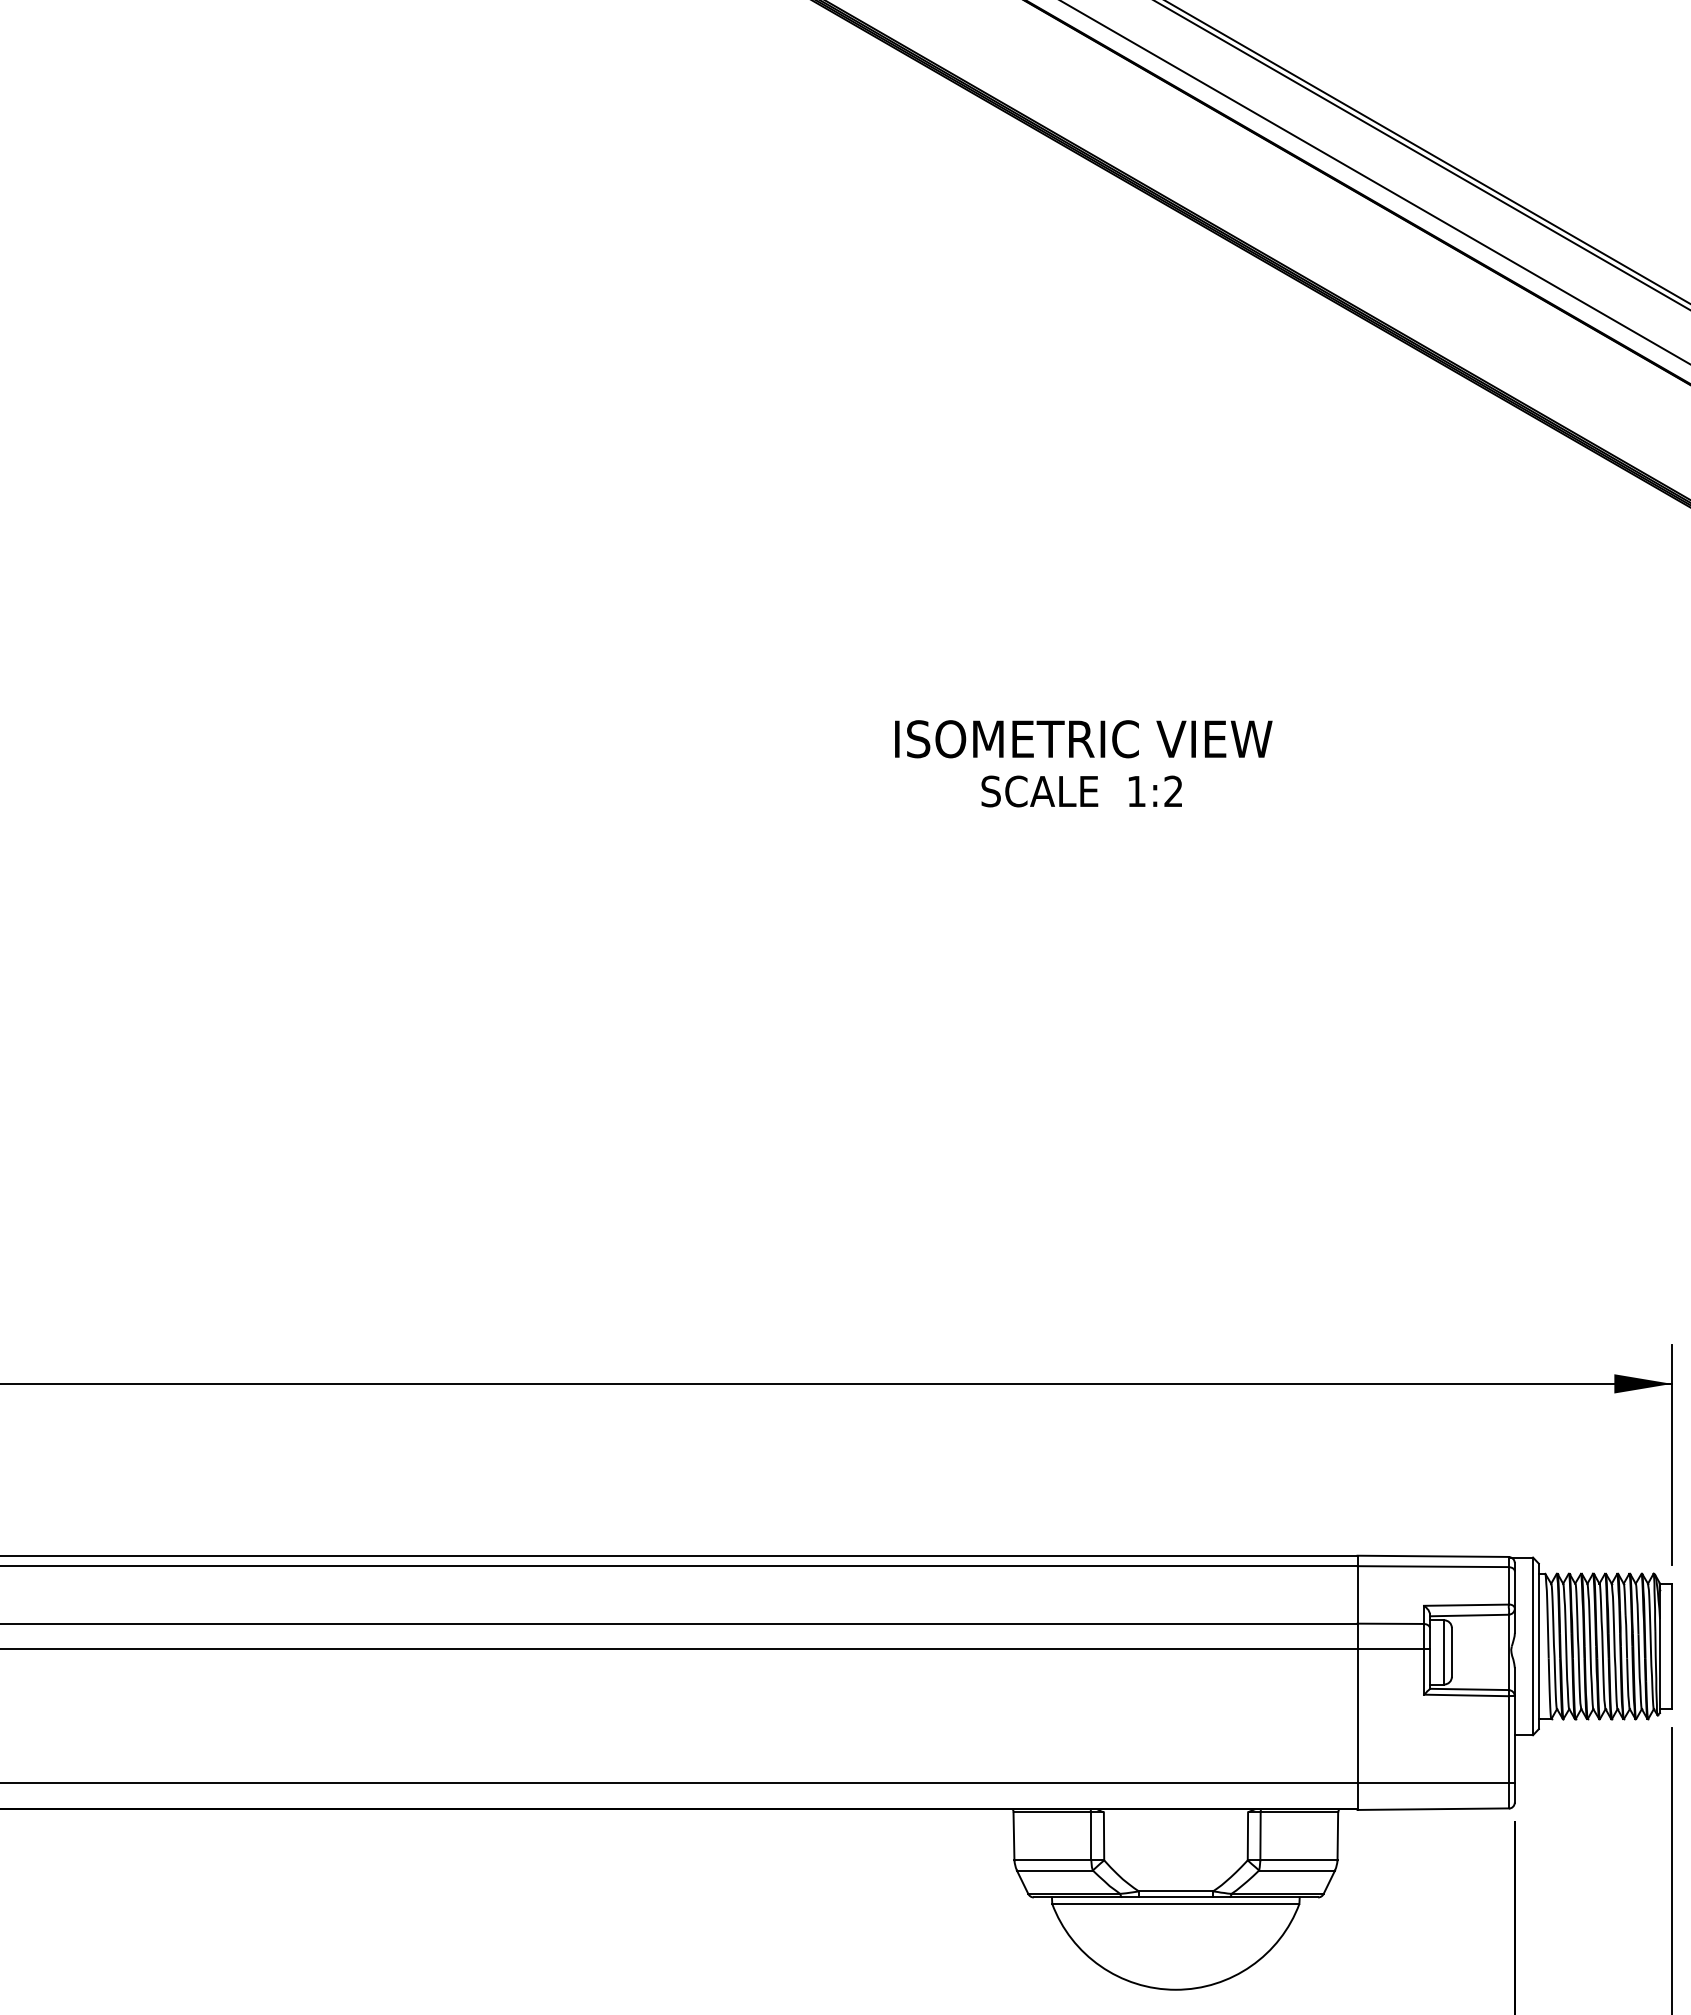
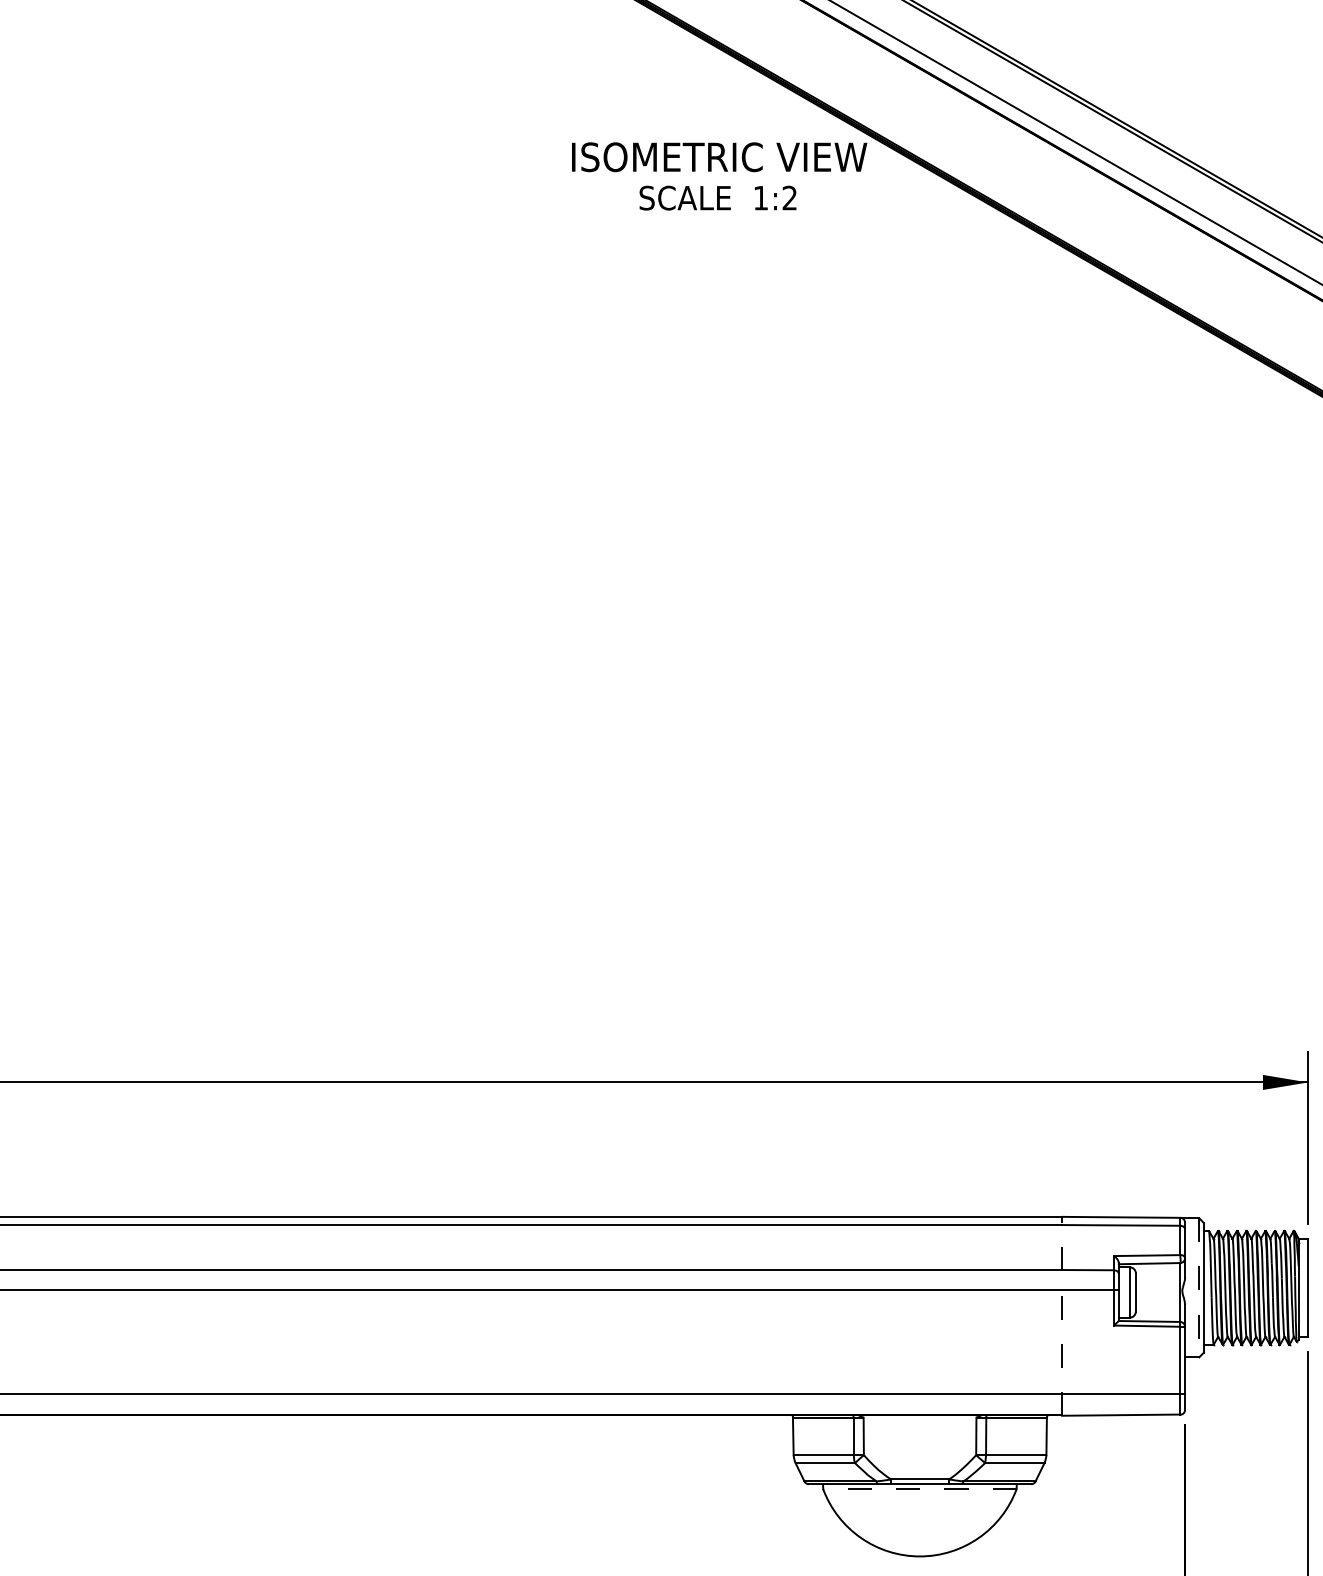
text: (1083, 763) -> (719, 176), moved
line: (1533, 1646) -> (1199, 1287), solid -> dashed
line: (1357, 1682) -> (1062, 1316), solid -> dashed
line: (1175, 1903) -> (919, 1488), solid -> dashed

